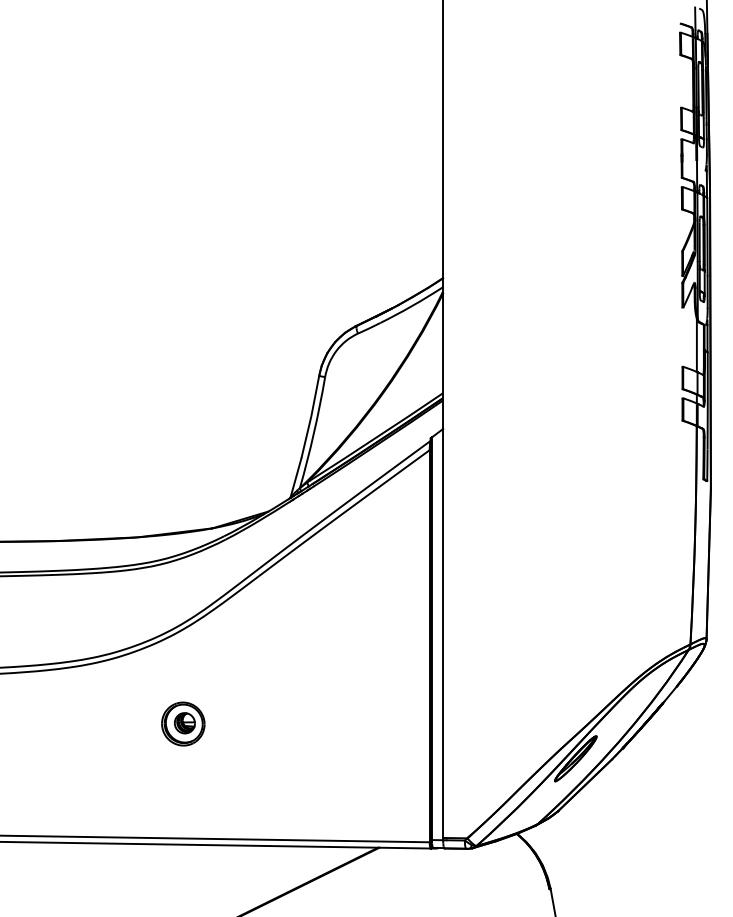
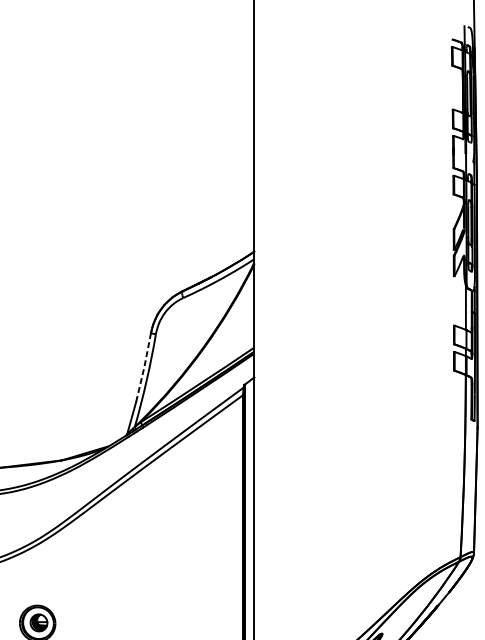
line: (311, 417) -> (144, 367), solid -> dashed

